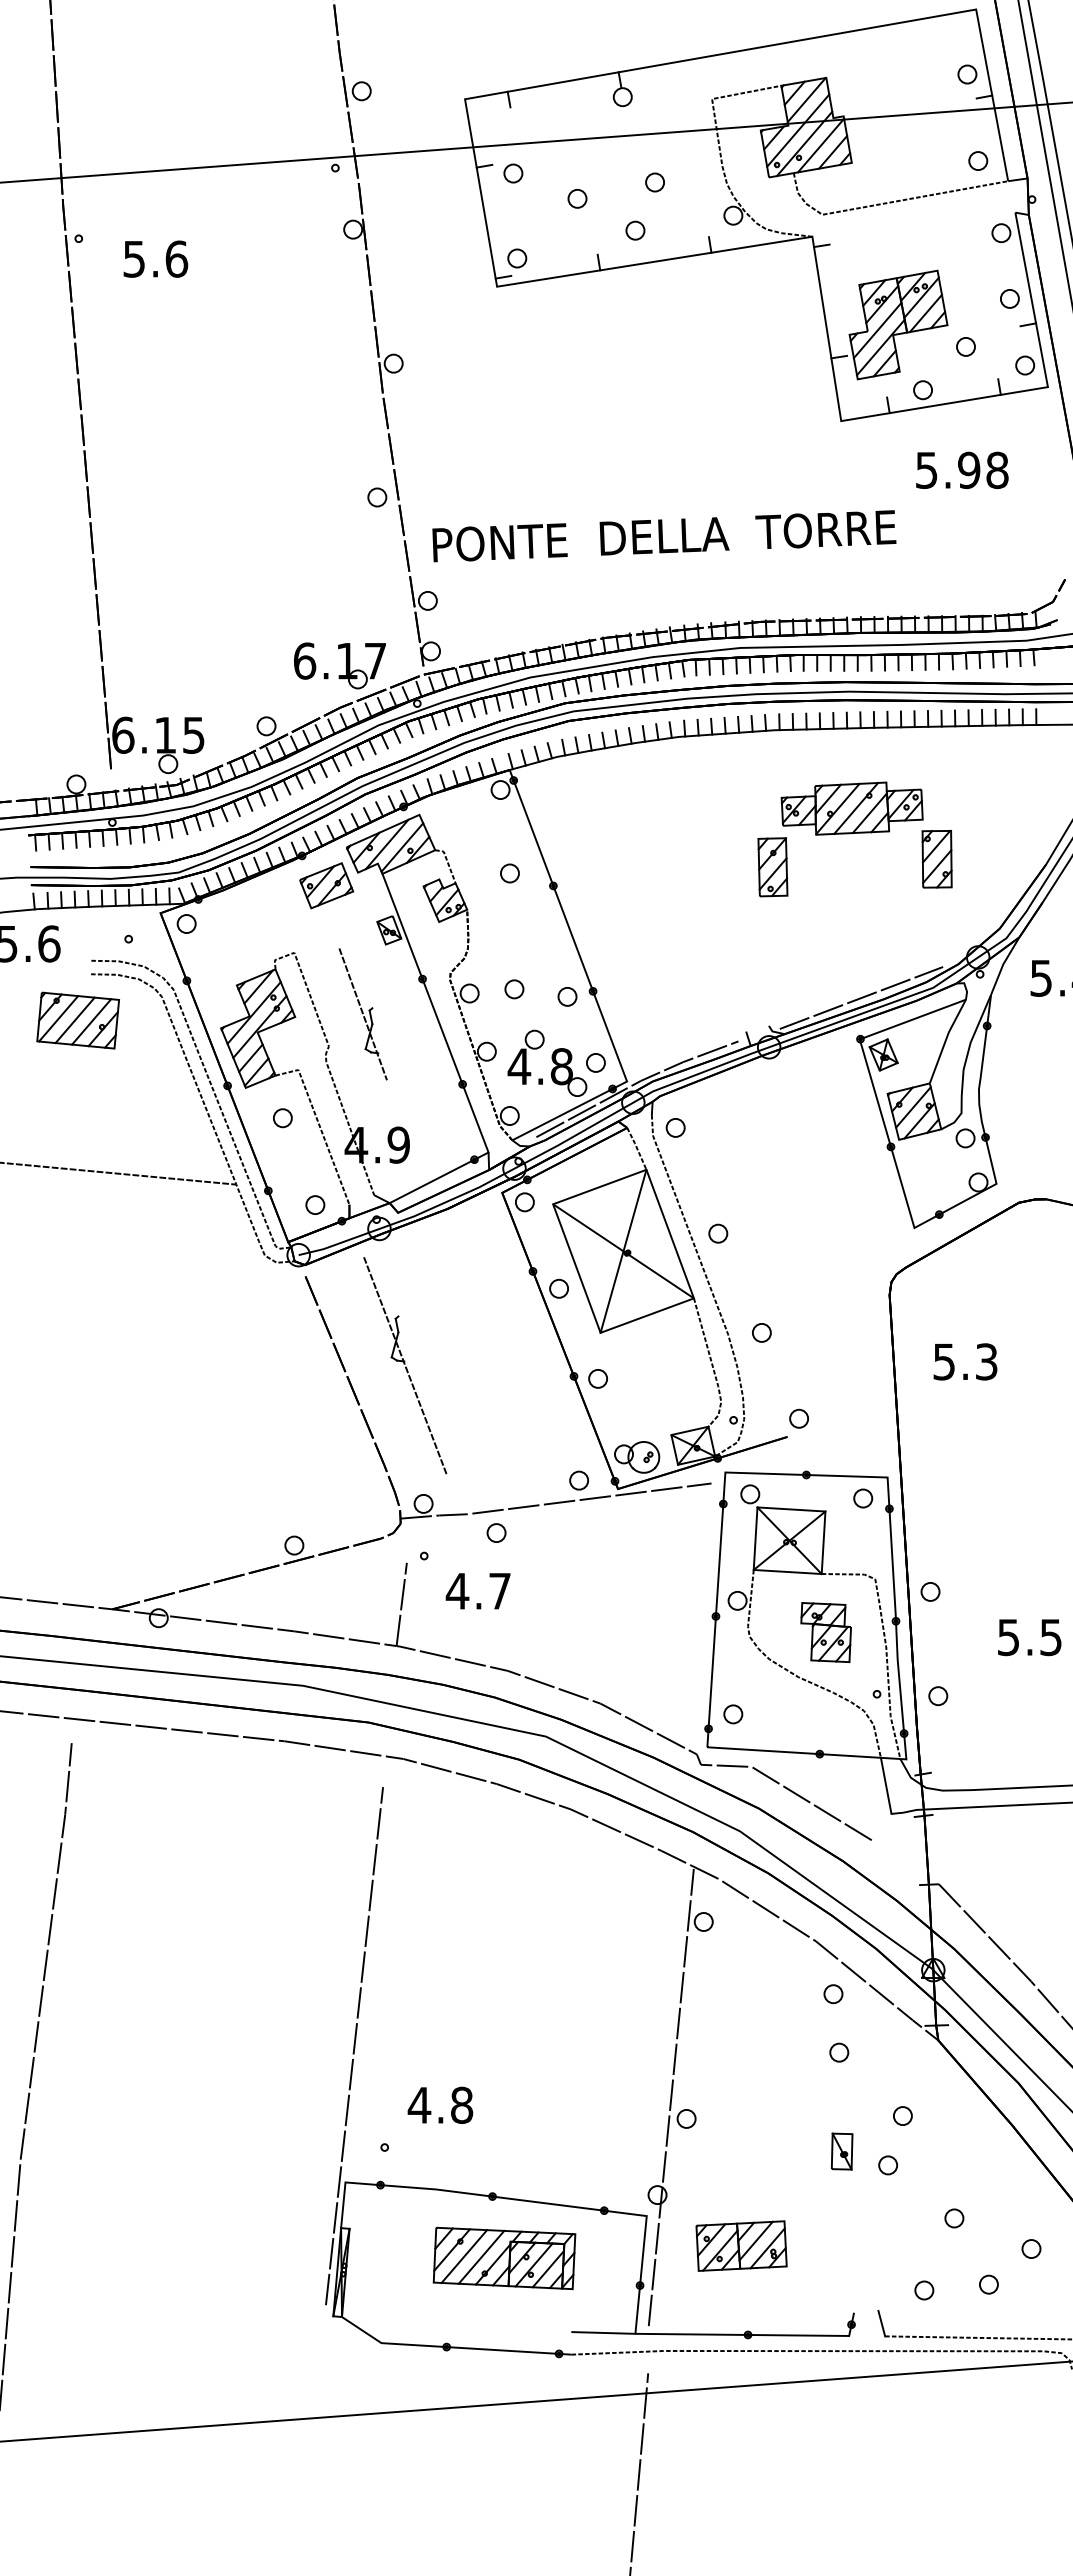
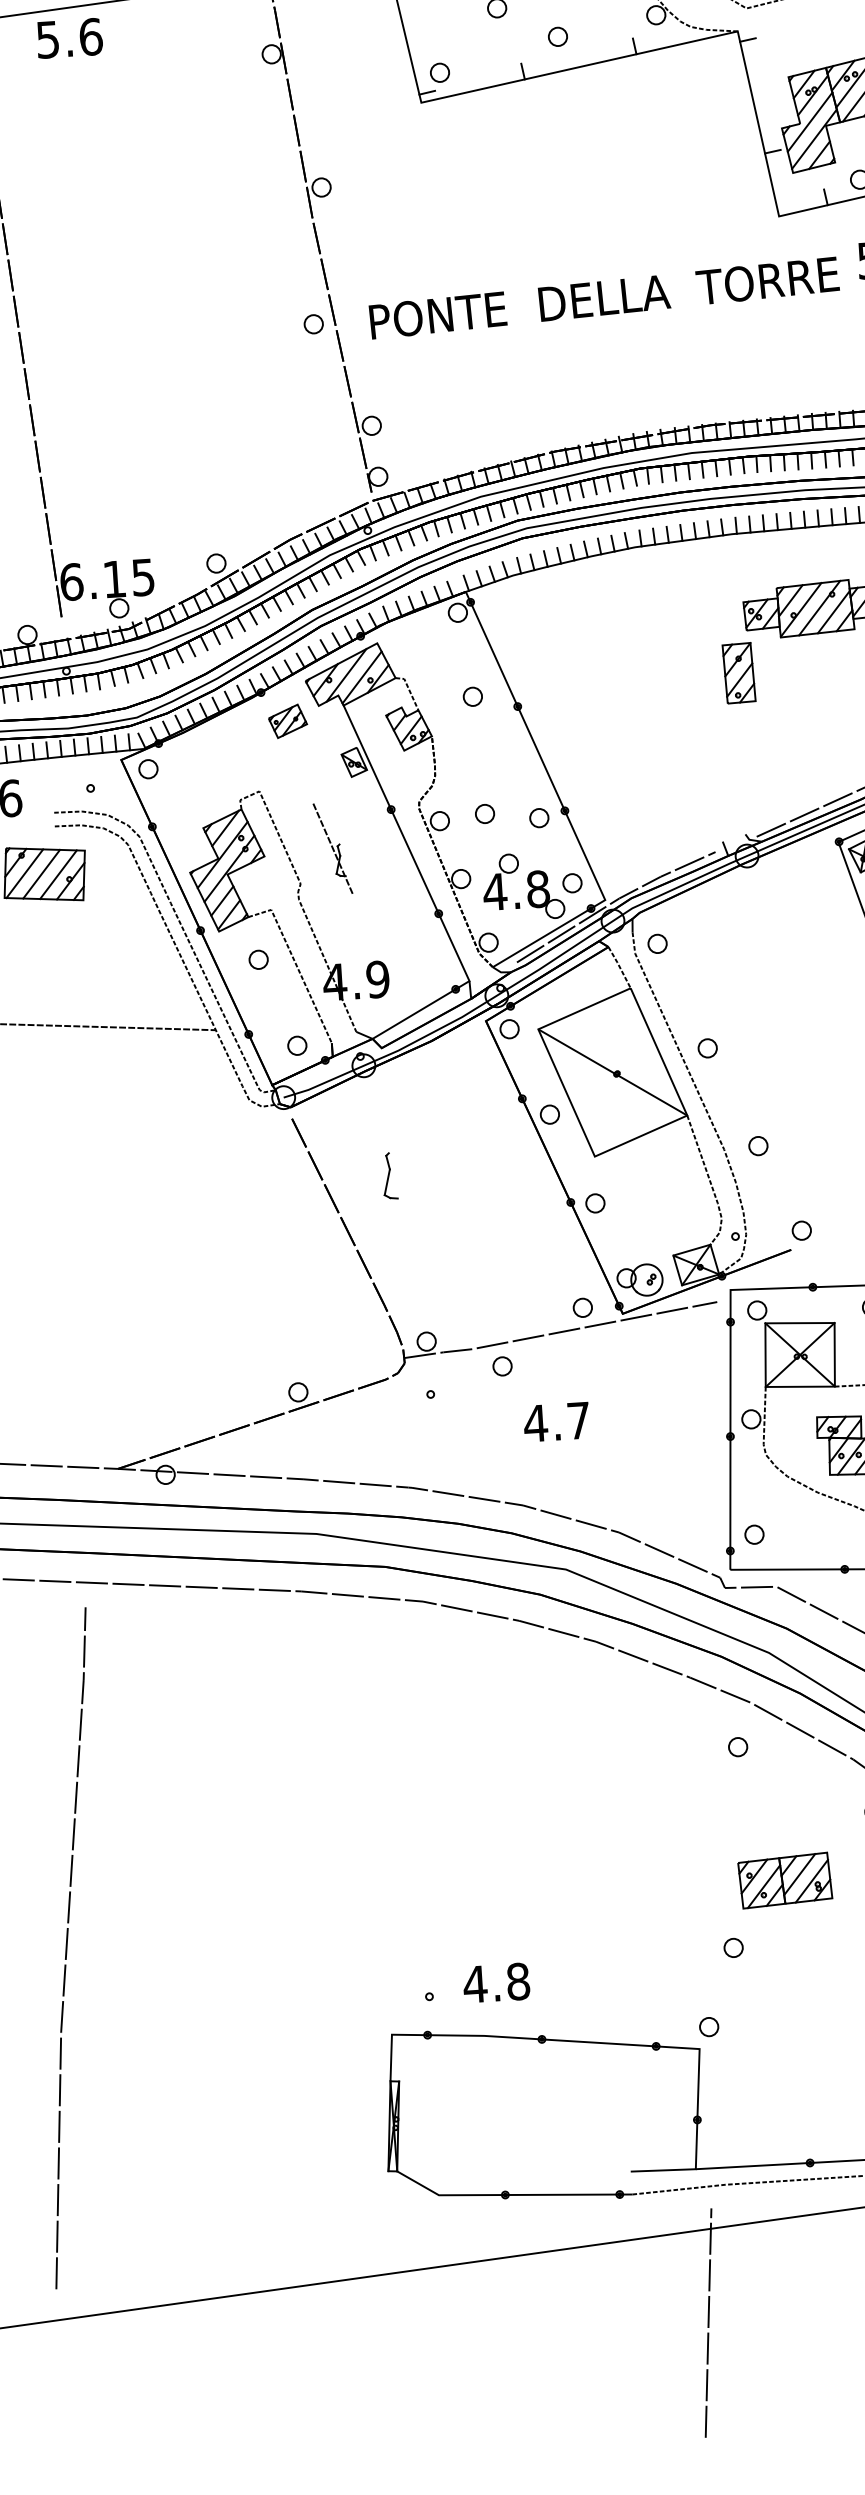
text: (155, 258) -> (69, 37), moved
text: (664, 536) -> (604, 298), moved
part: (346, 665) -> (293, 496), removed
part: (326, 885) -> (287, 721), size x0.7
part: (362, 1014) -> (332, 849), size x0.7
line: (623, 1250) -> (612, 1071), removed
line: (405, 1366) -> (399, 1203), removed
text: (477, 1591) -> (556, 1422), moved
line: (401, 1604) -> (410, 1445), removed
line: (354, 2046) -> (392, 1896), removed
line: (670, 2097) -> (715, 1927), removed
text: (440, 2104) -> (496, 1982), moved
part: (741, 2245) -> (785, 1880), moved
part: (504, 2257) -> (558, 2100), removed

